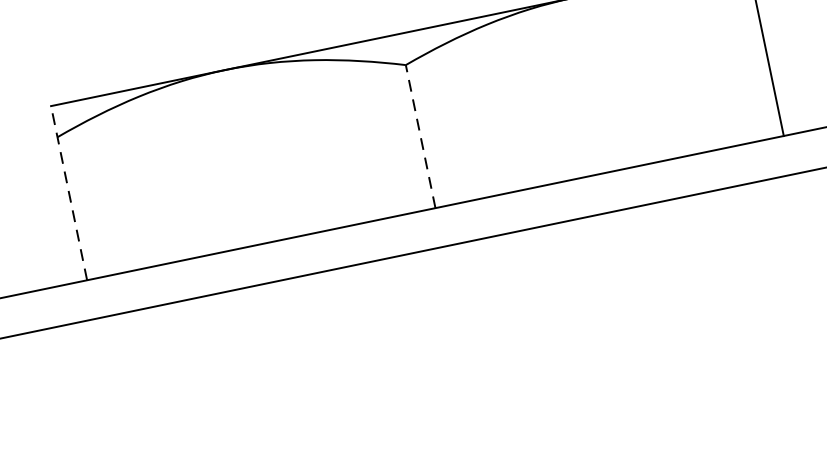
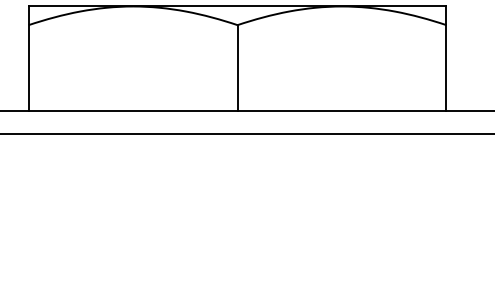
line: (420, 137) -> (237, 68), dashed -> solid
line: (68, 192) -> (28, 58), dashed -> solid

